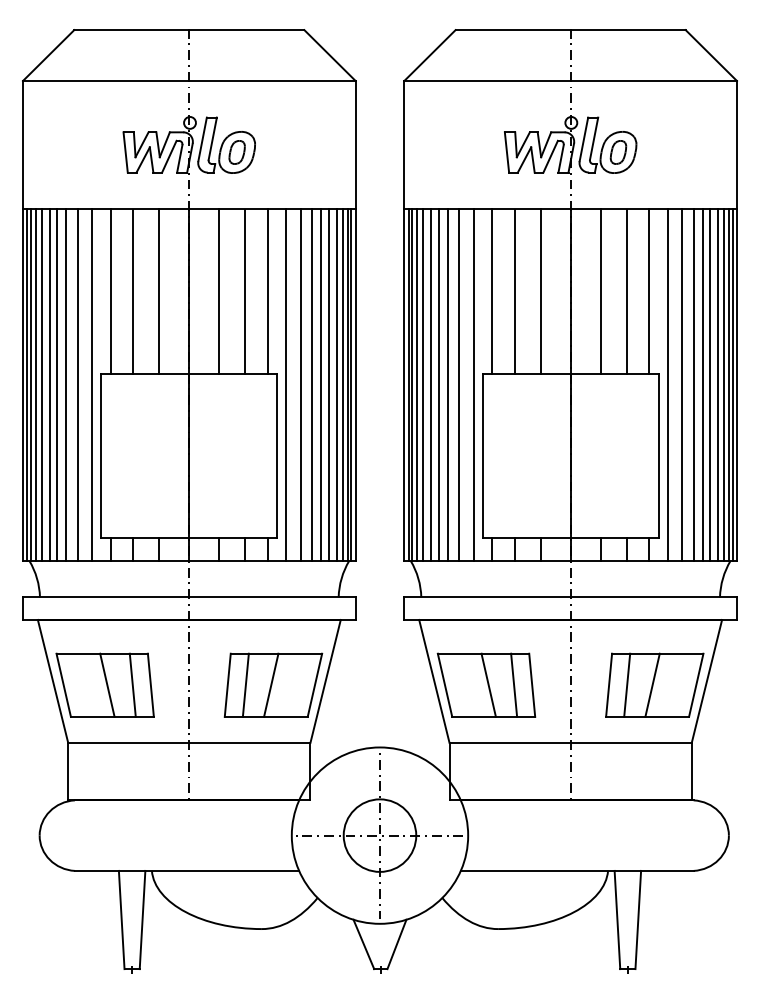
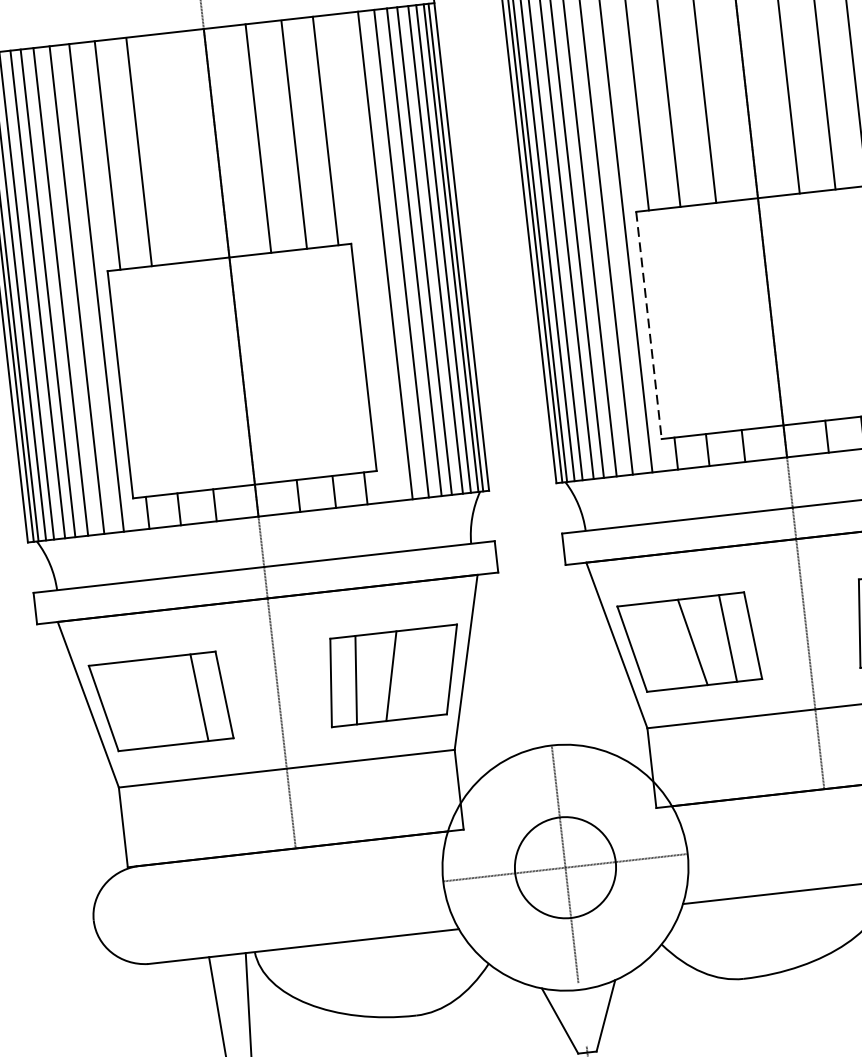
line: (159, 291) -> (175, 147), removed
line: (286, 384) -> (365, 256), removed
line: (482, 455) -> (648, 324), solid -> dashed
line: (107, 684) -> (164, 700), removed

